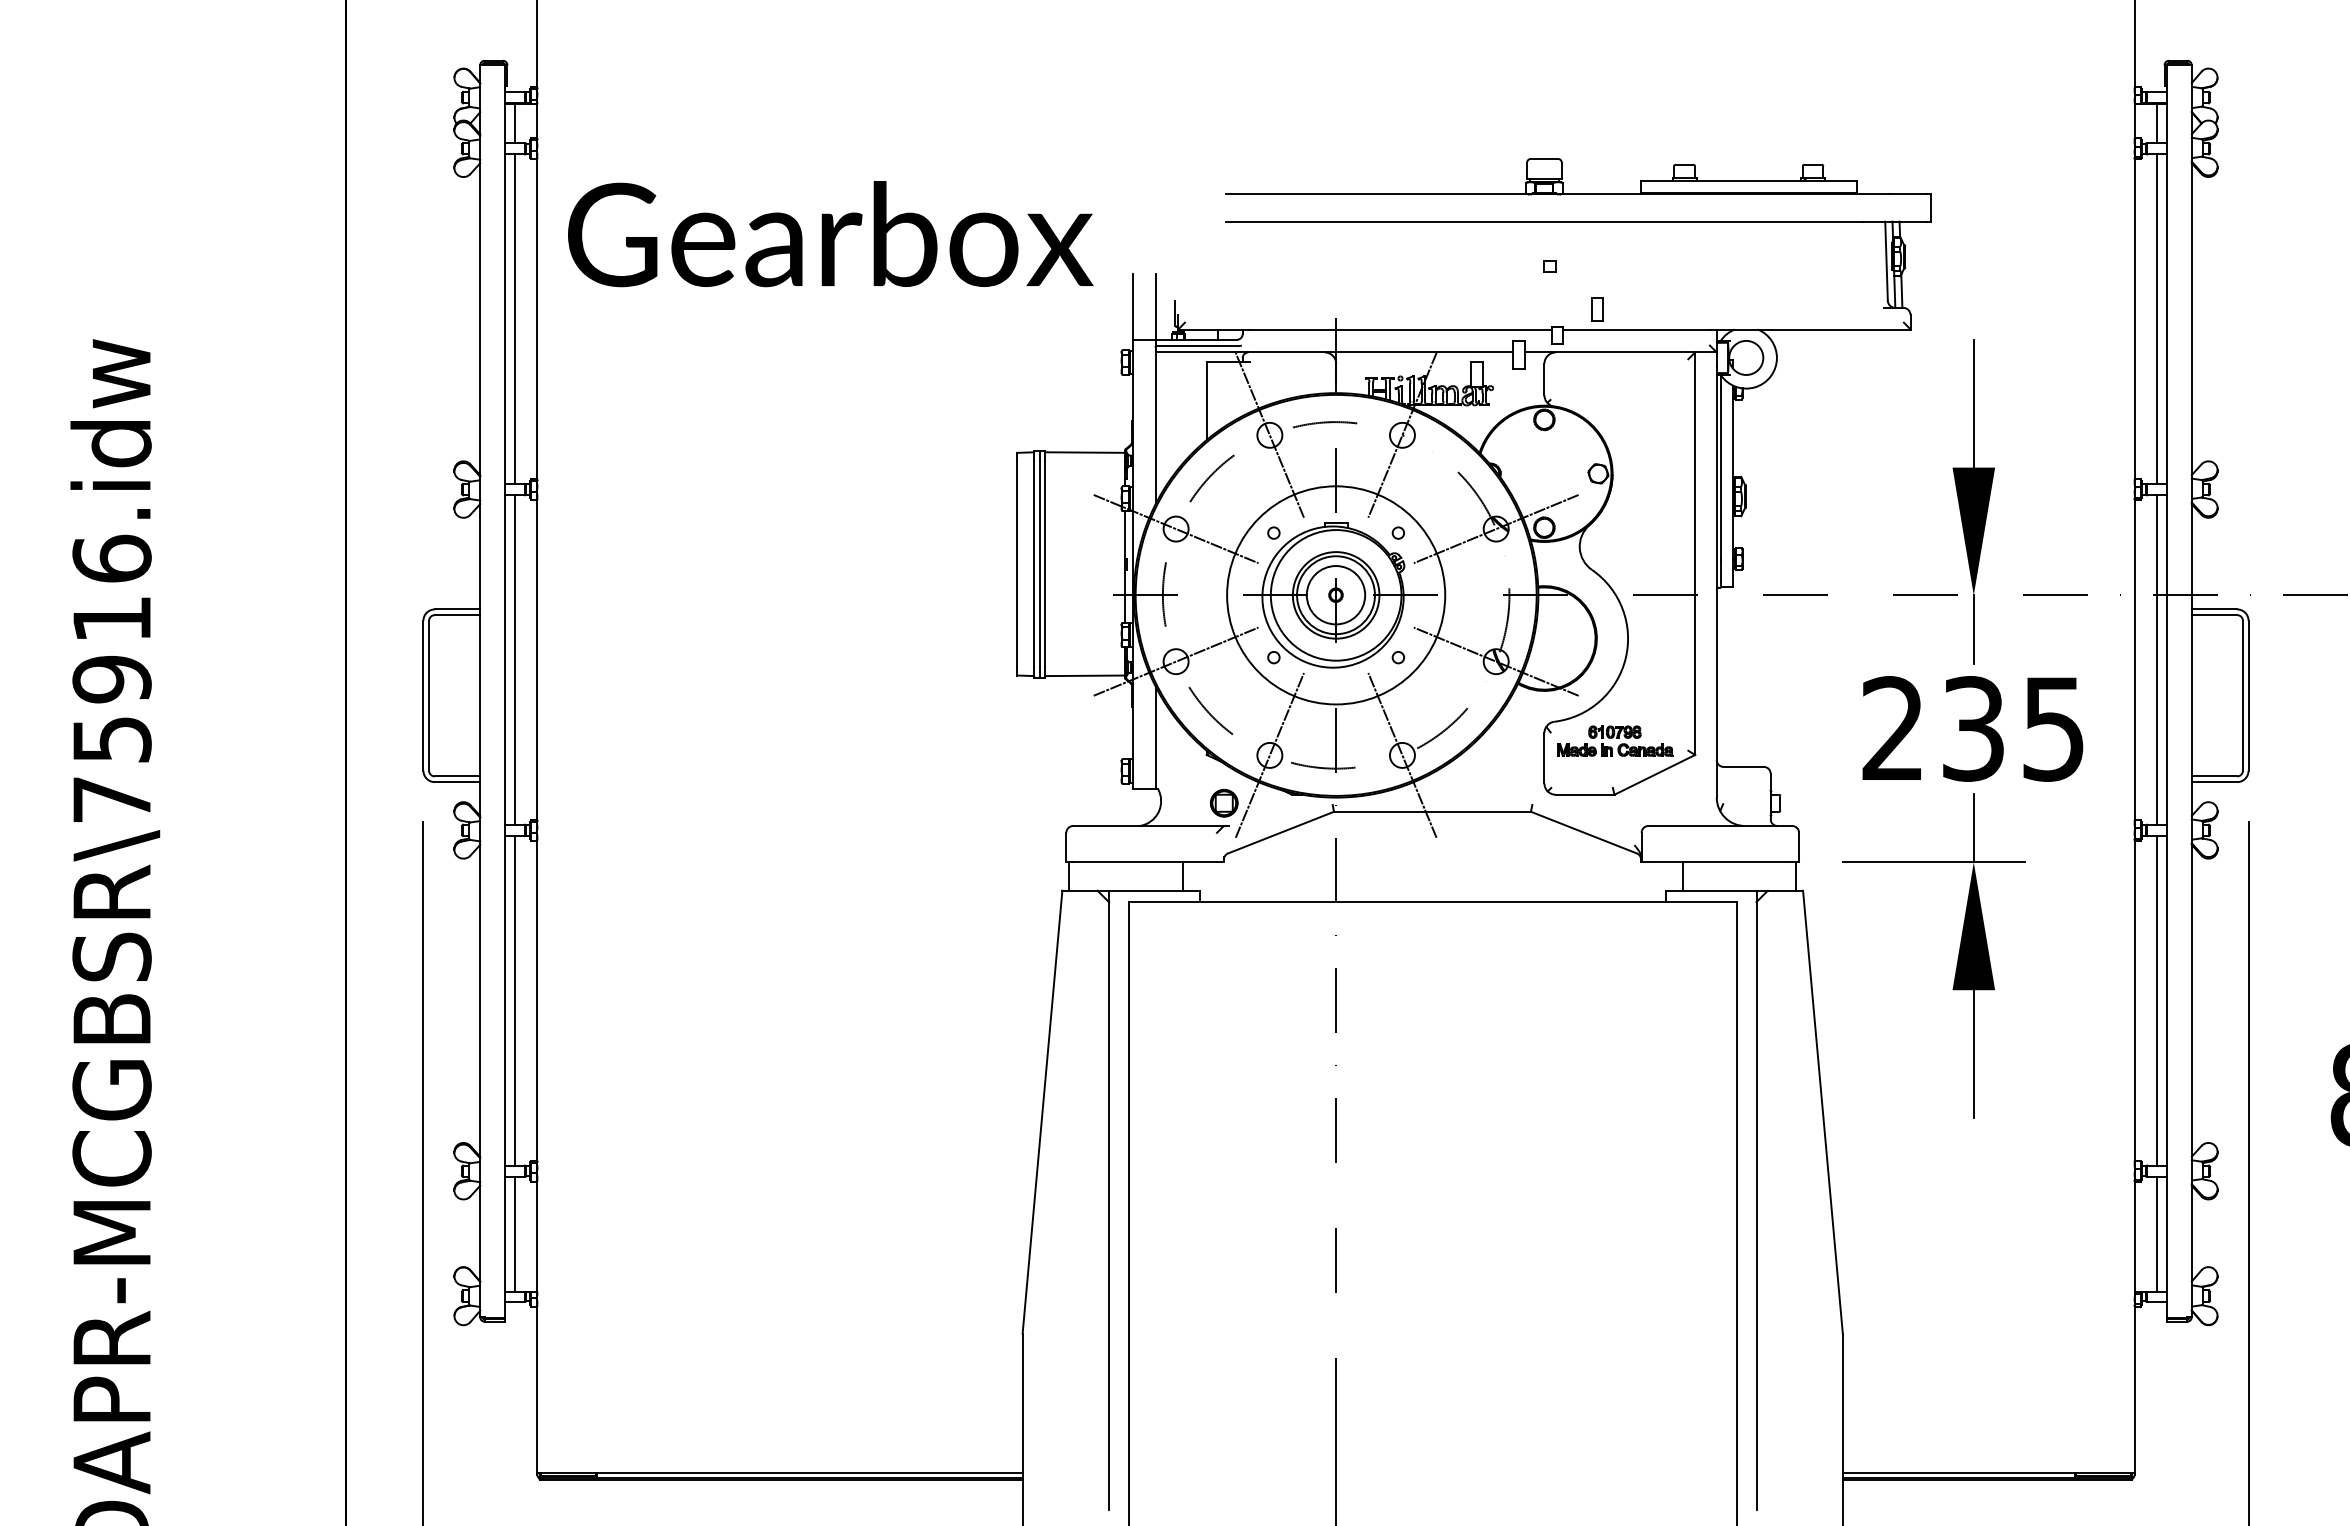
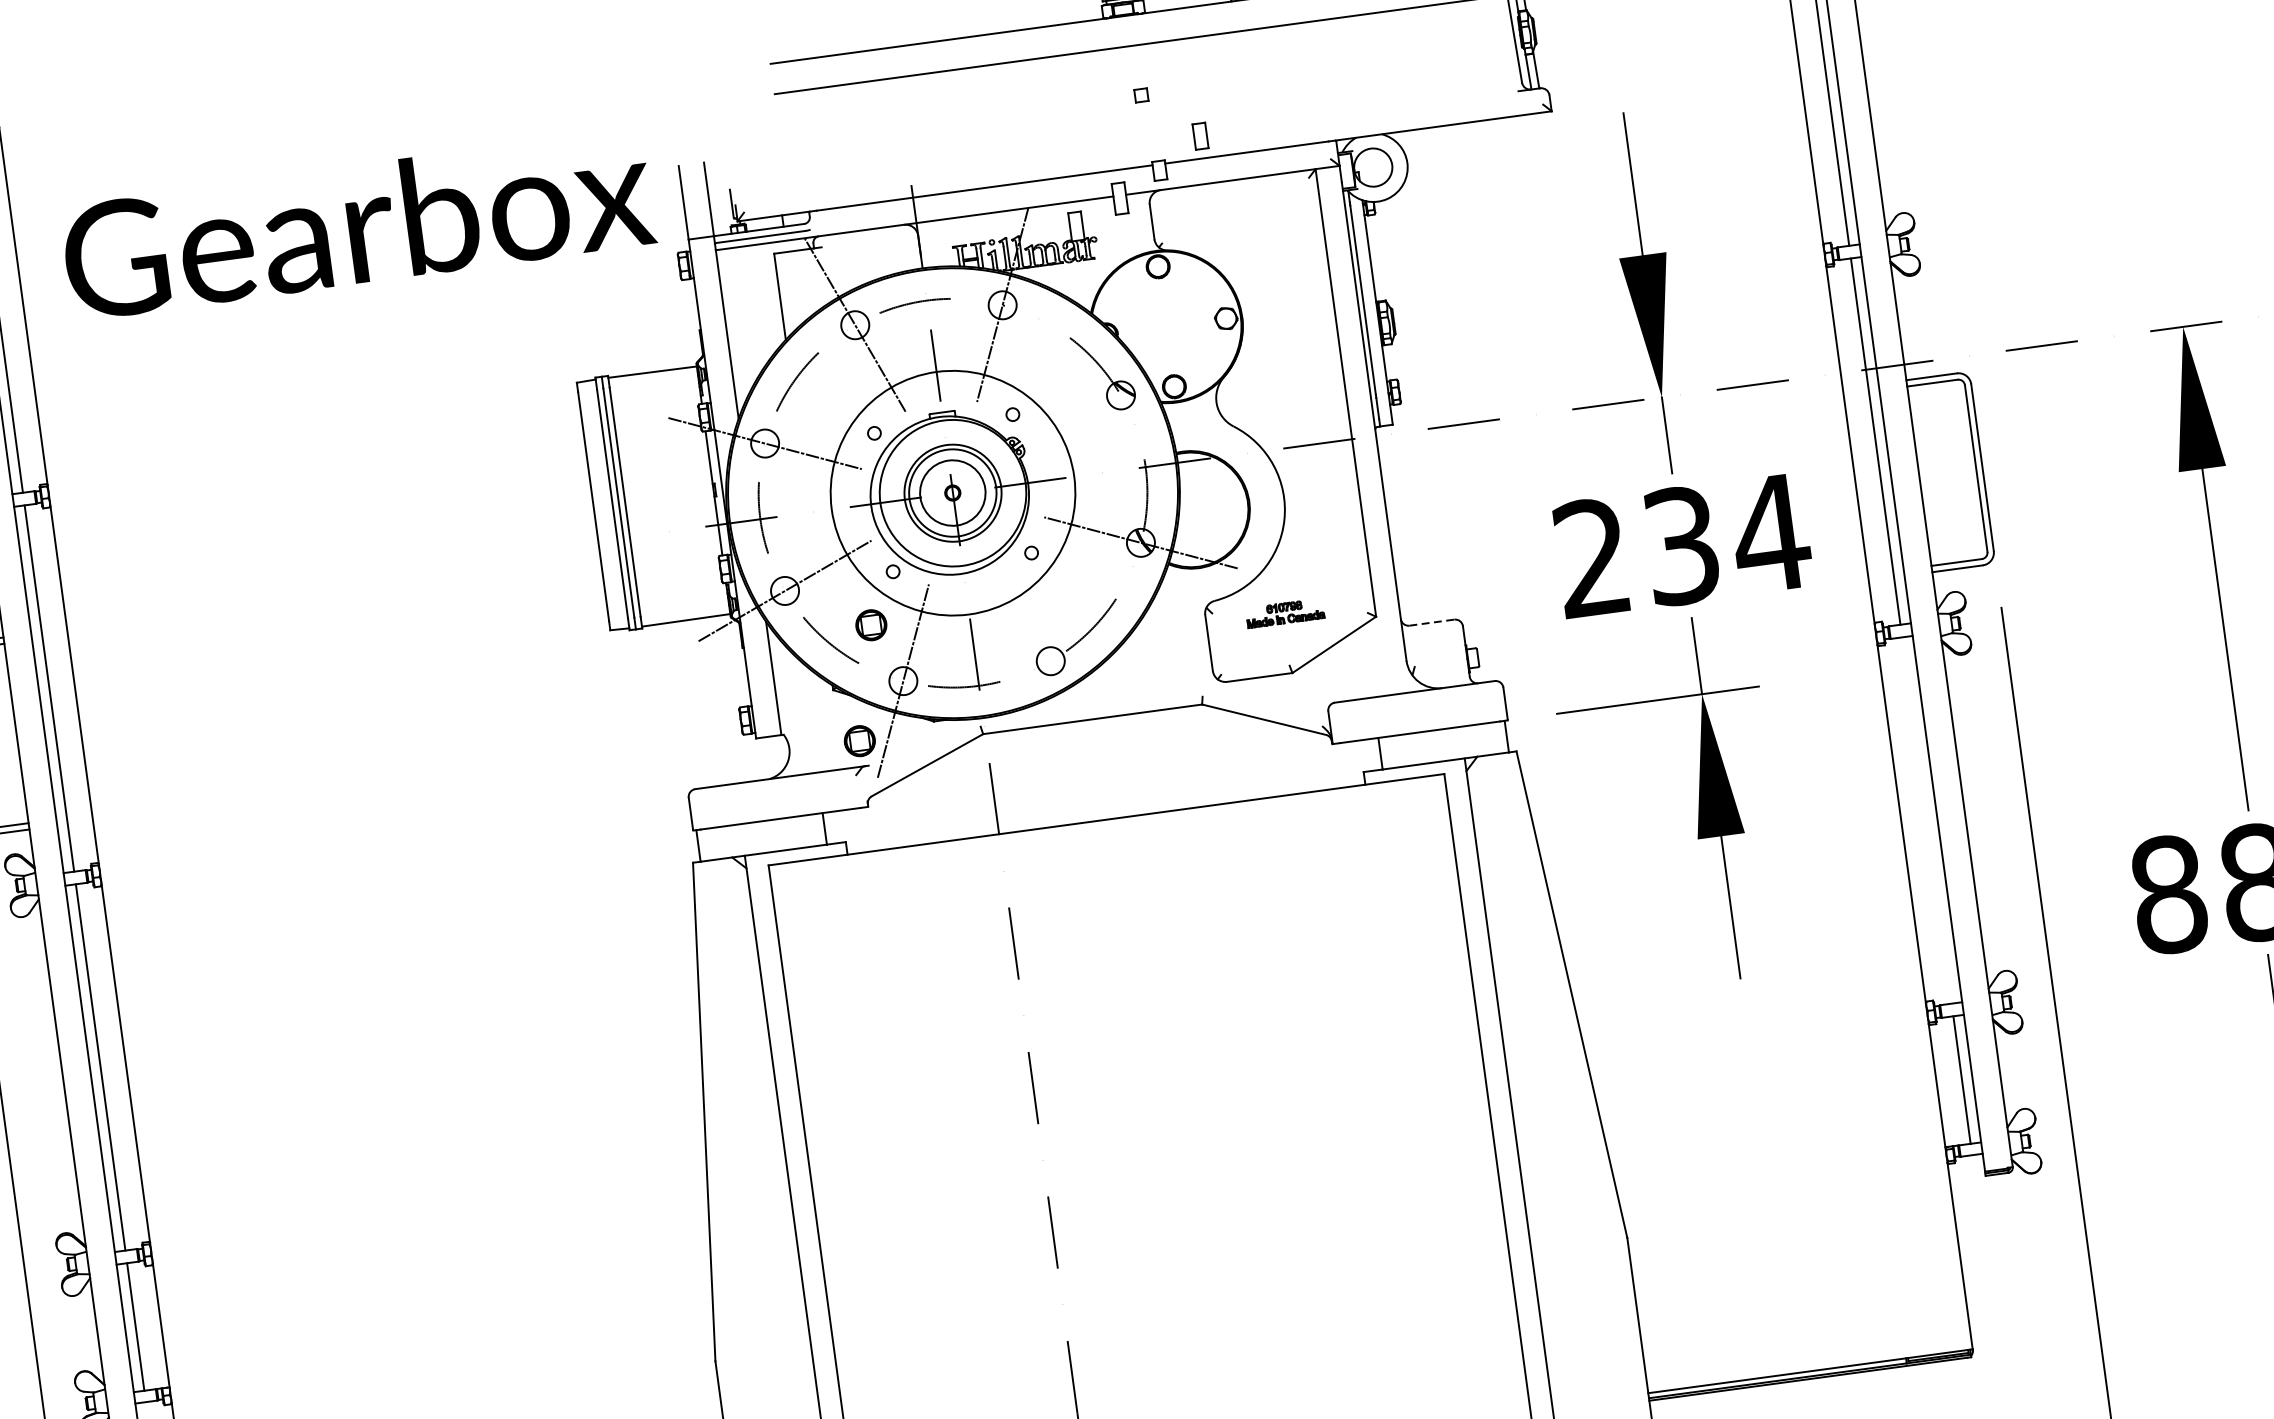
text: (830, 234) -> (357, 225), moved
line: (1495, 528) -> (1120, 394), removed
part: (1248, 702) -> (871, 625), added
text: (2053, 729) -> (1770, 534), 235 -> 234
part: (1615, 740) -> (1285, 612), size x0.6
line: (1402, 755) -> (1050, 661), removed
line: (1744, 766) -> (1432, 622), solid -> dashed
line: (2157, 1000) -> (1927, 820), removed

